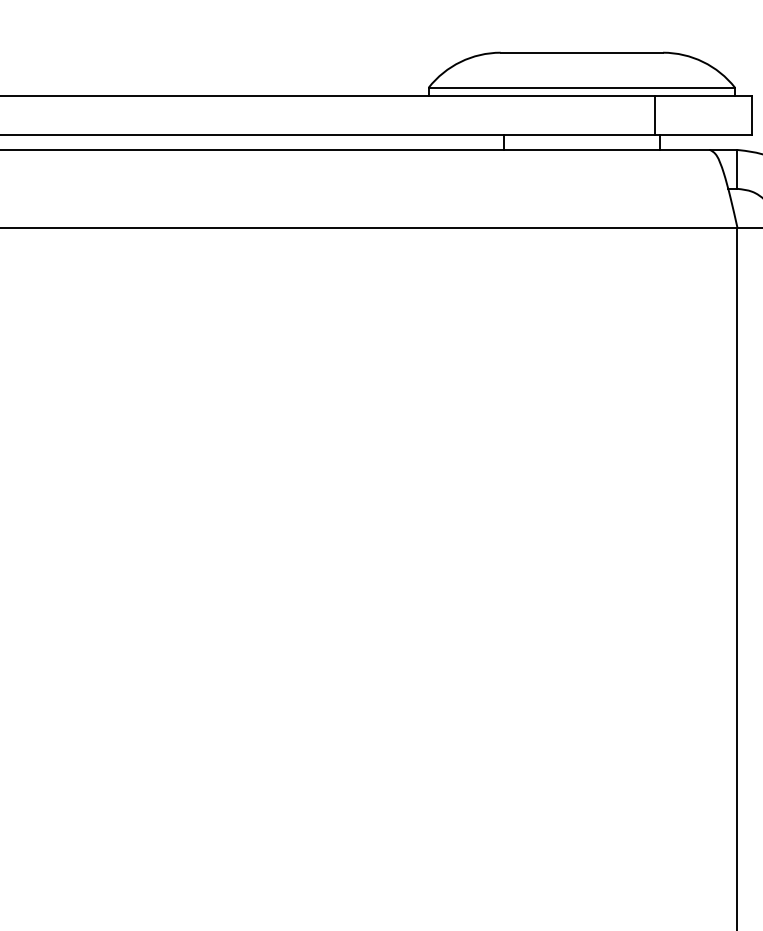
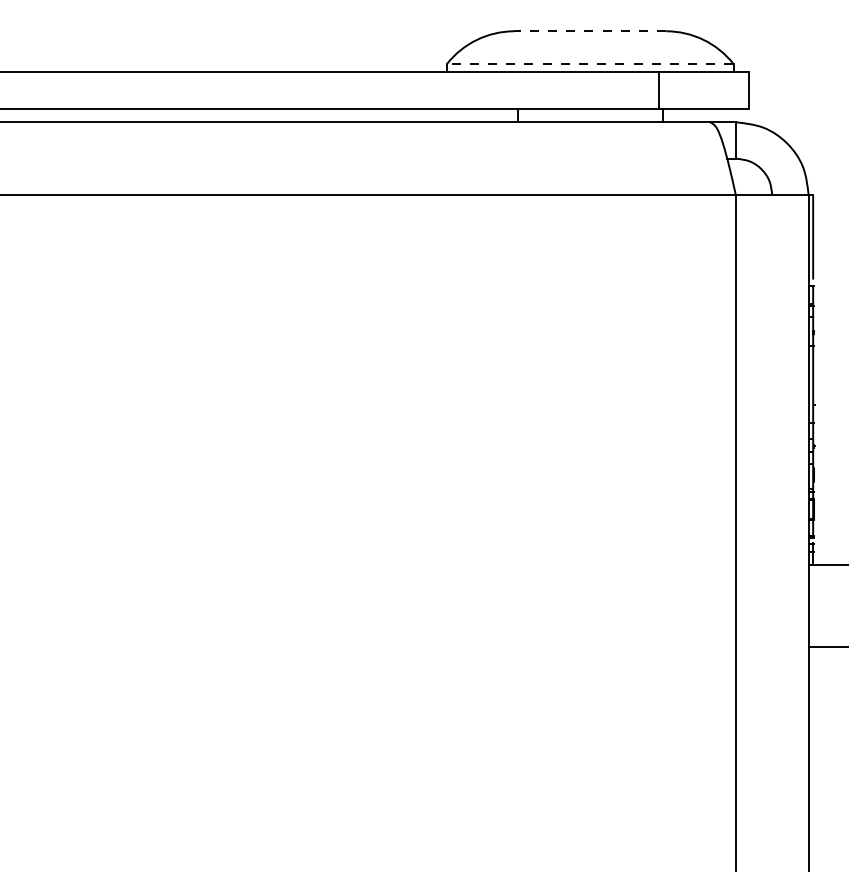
line: (582, 52) -> (590, 31), solid -> dashed
line: (581, 88) -> (589, 64), solid -> dashed

